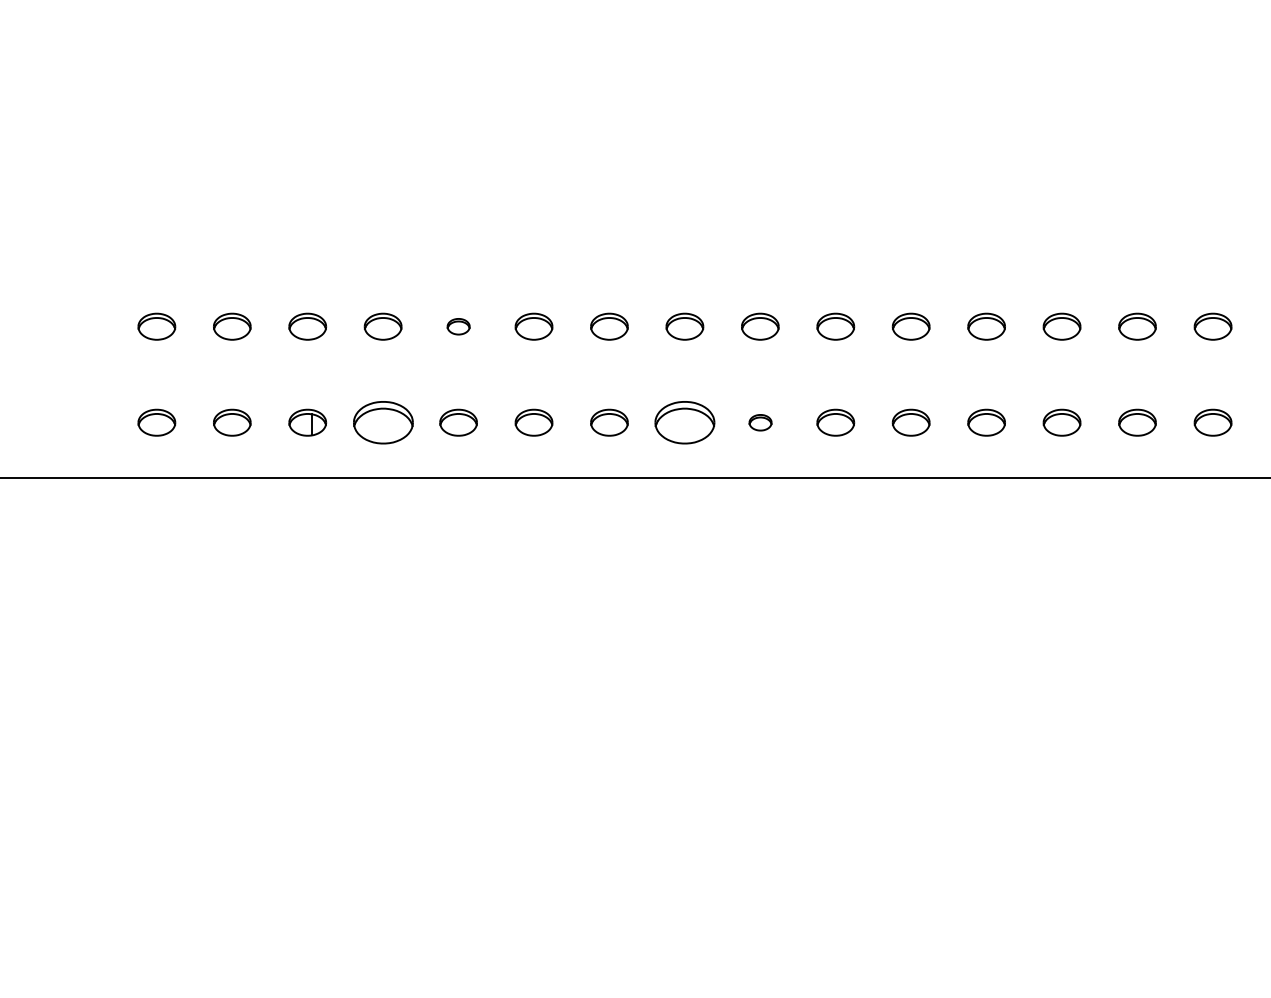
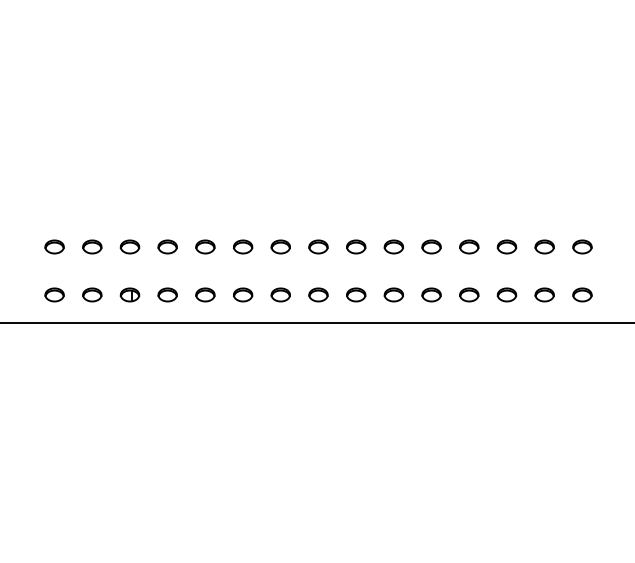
part: (458, 325) -> (205, 246), size x1.67
part: (382, 421) -> (167, 294), size x0.62
part: (684, 421) -> (318, 294), size x0.62
part: (760, 421) -> (356, 294), size x1.67

